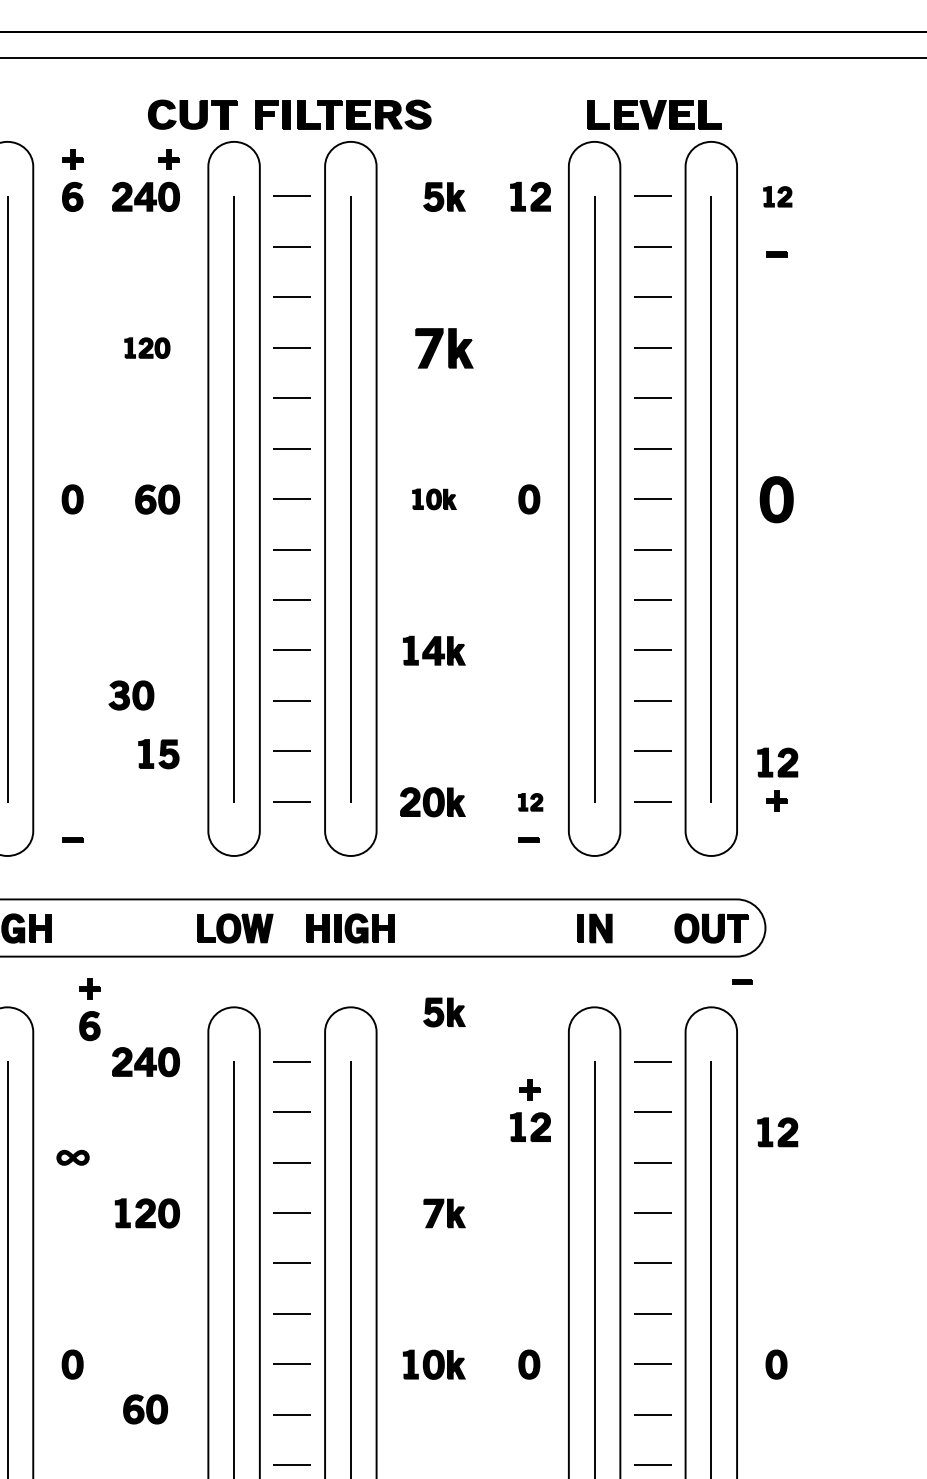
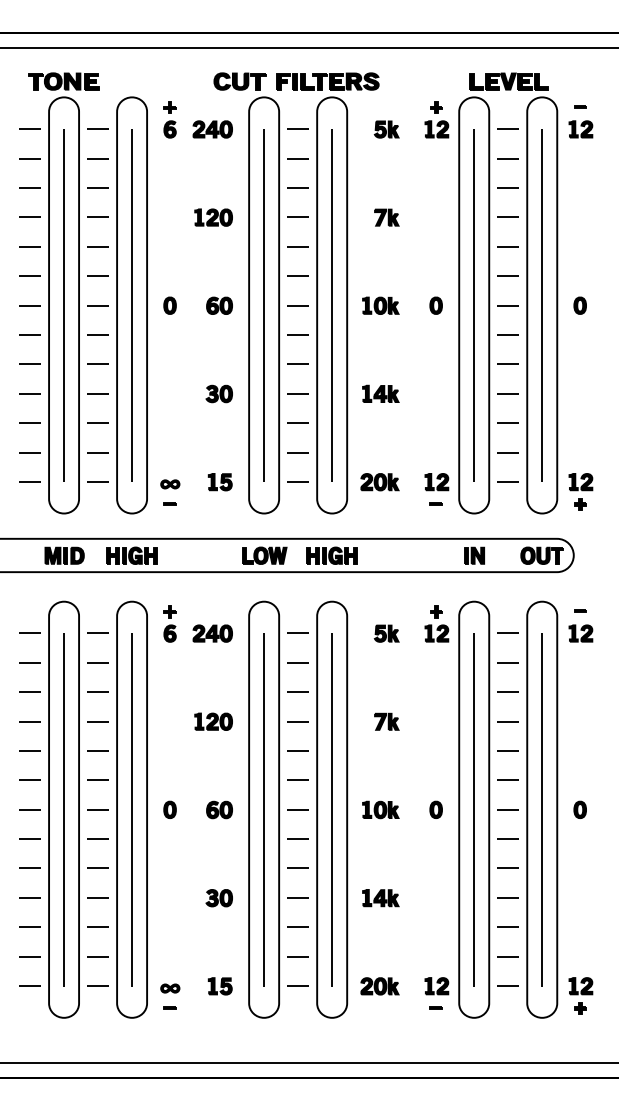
part: (169, 159) -> (436, 107), moved
part: (776, 196) -> (580, 129), size x1.43
part: (776, 253) -> (580, 106), moved
part: (147, 347) -> (213, 217), size x1.43
part: (444, 347) -> (386, 217), size x0.71
part: (433, 499) -> (380, 305), size x1.43
part: (775, 499) -> (579, 305), size x0.62
part: (130, 694) -> (218, 393), moved
part: (157, 754) -> (219, 482), moved
part: (776, 778) -> (580, 491), moved
part: (529, 802) -> (436, 482), size x1.67
part: (742, 981) -> (580, 610), moved
part: (88, 1008) -> (169, 623), moved
part: (444, 1012) -> (386, 633), moved
part: (529, 1109) -> (436, 623), moved
part: (776, 1132) -> (580, 633), moved
part: (73, 1157) -> (170, 484), moved
part: (145, 1408) -> (219, 809), moved

